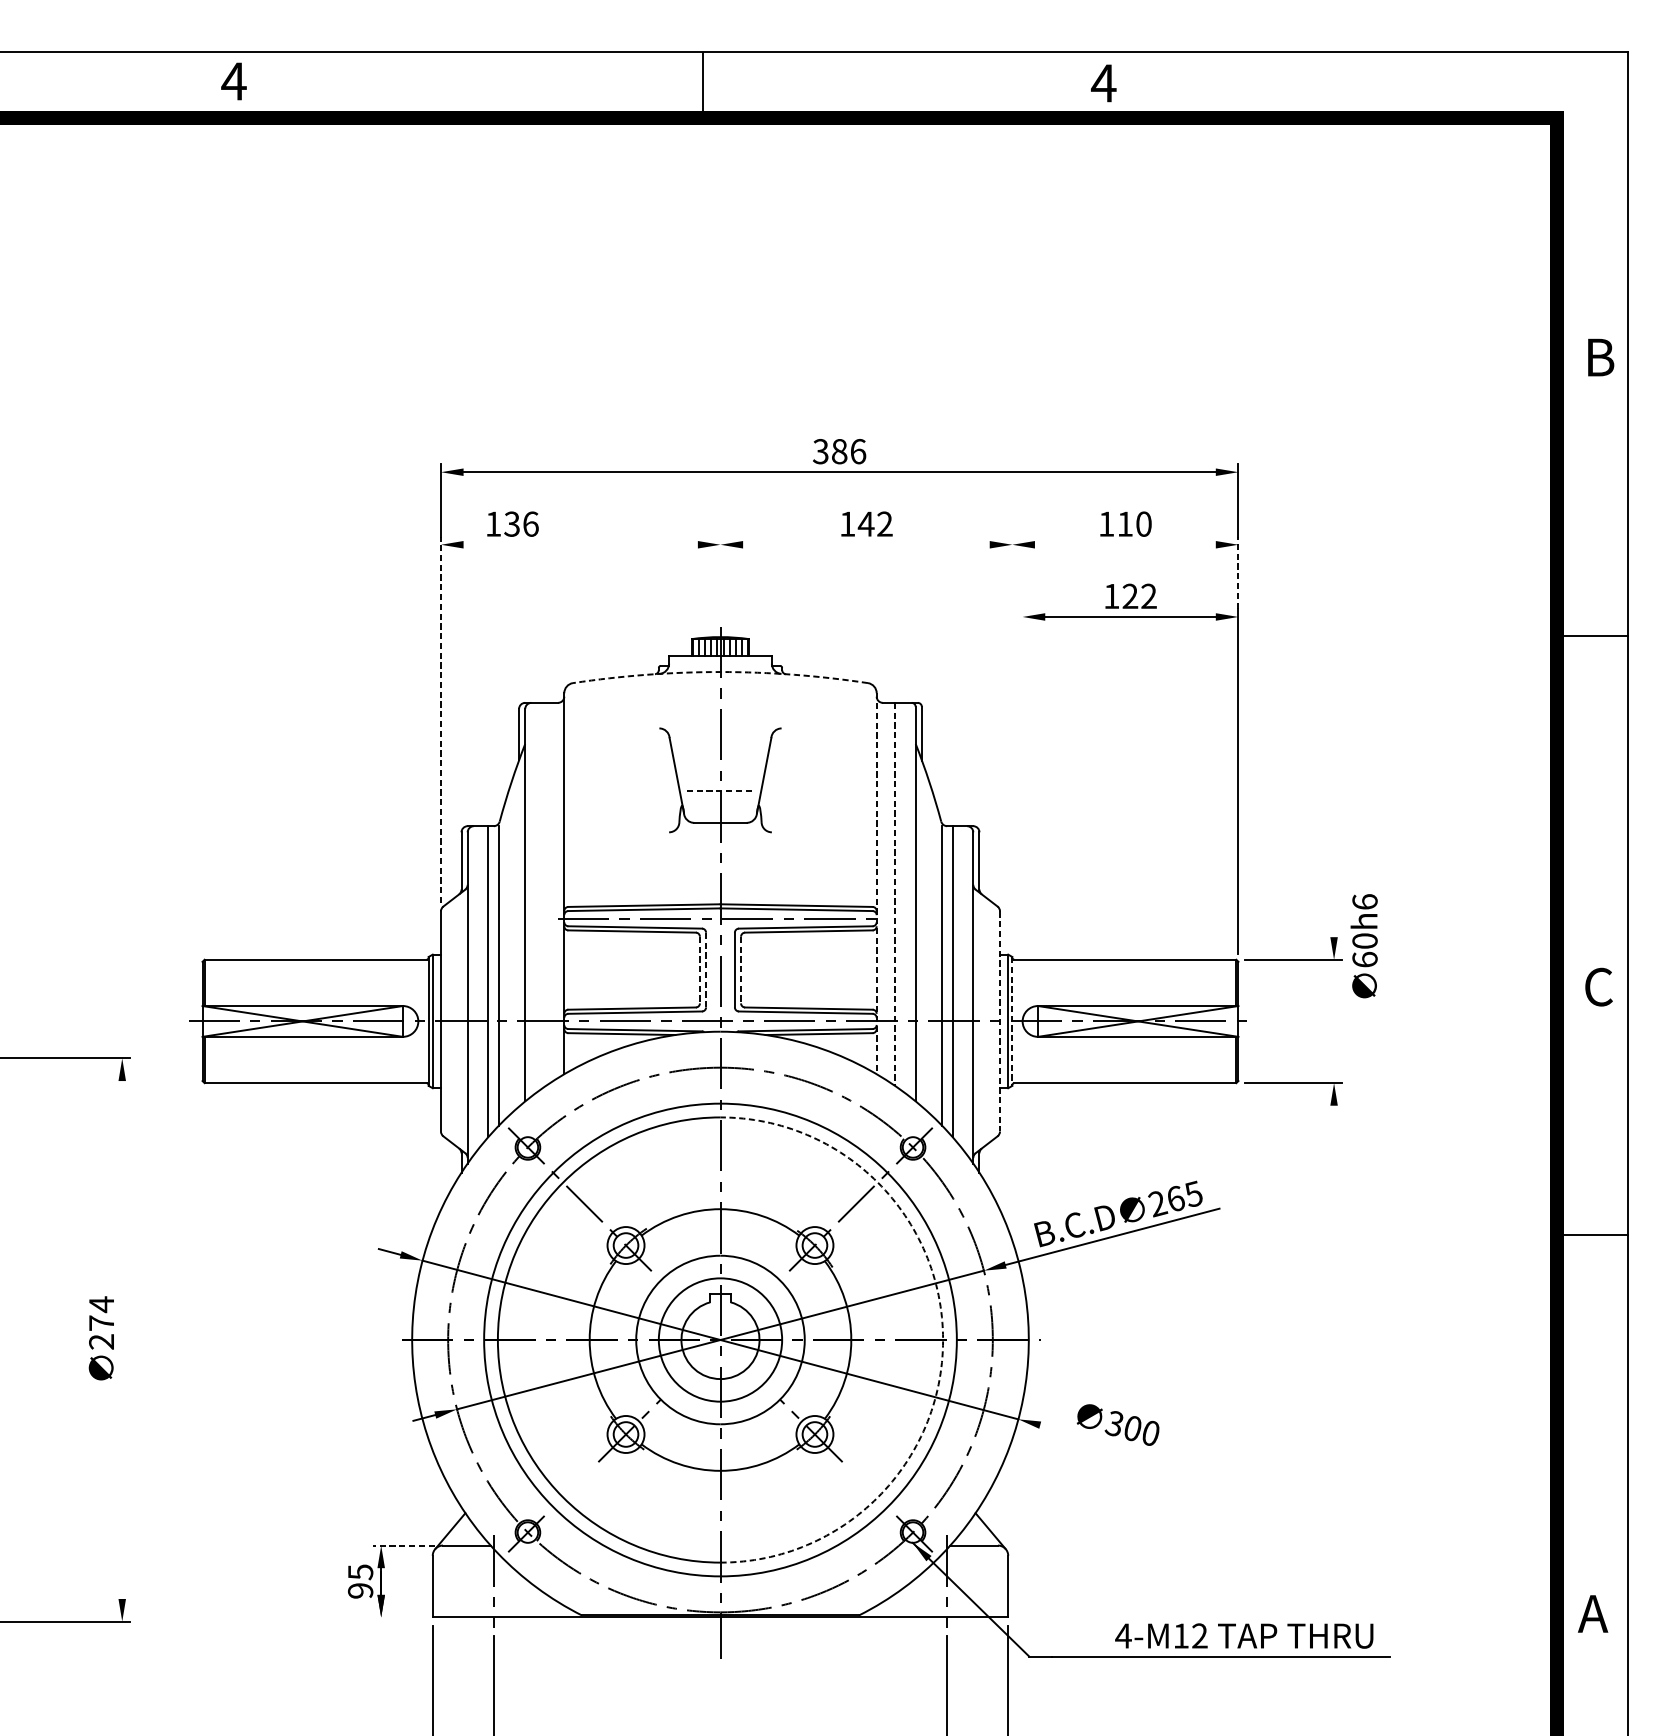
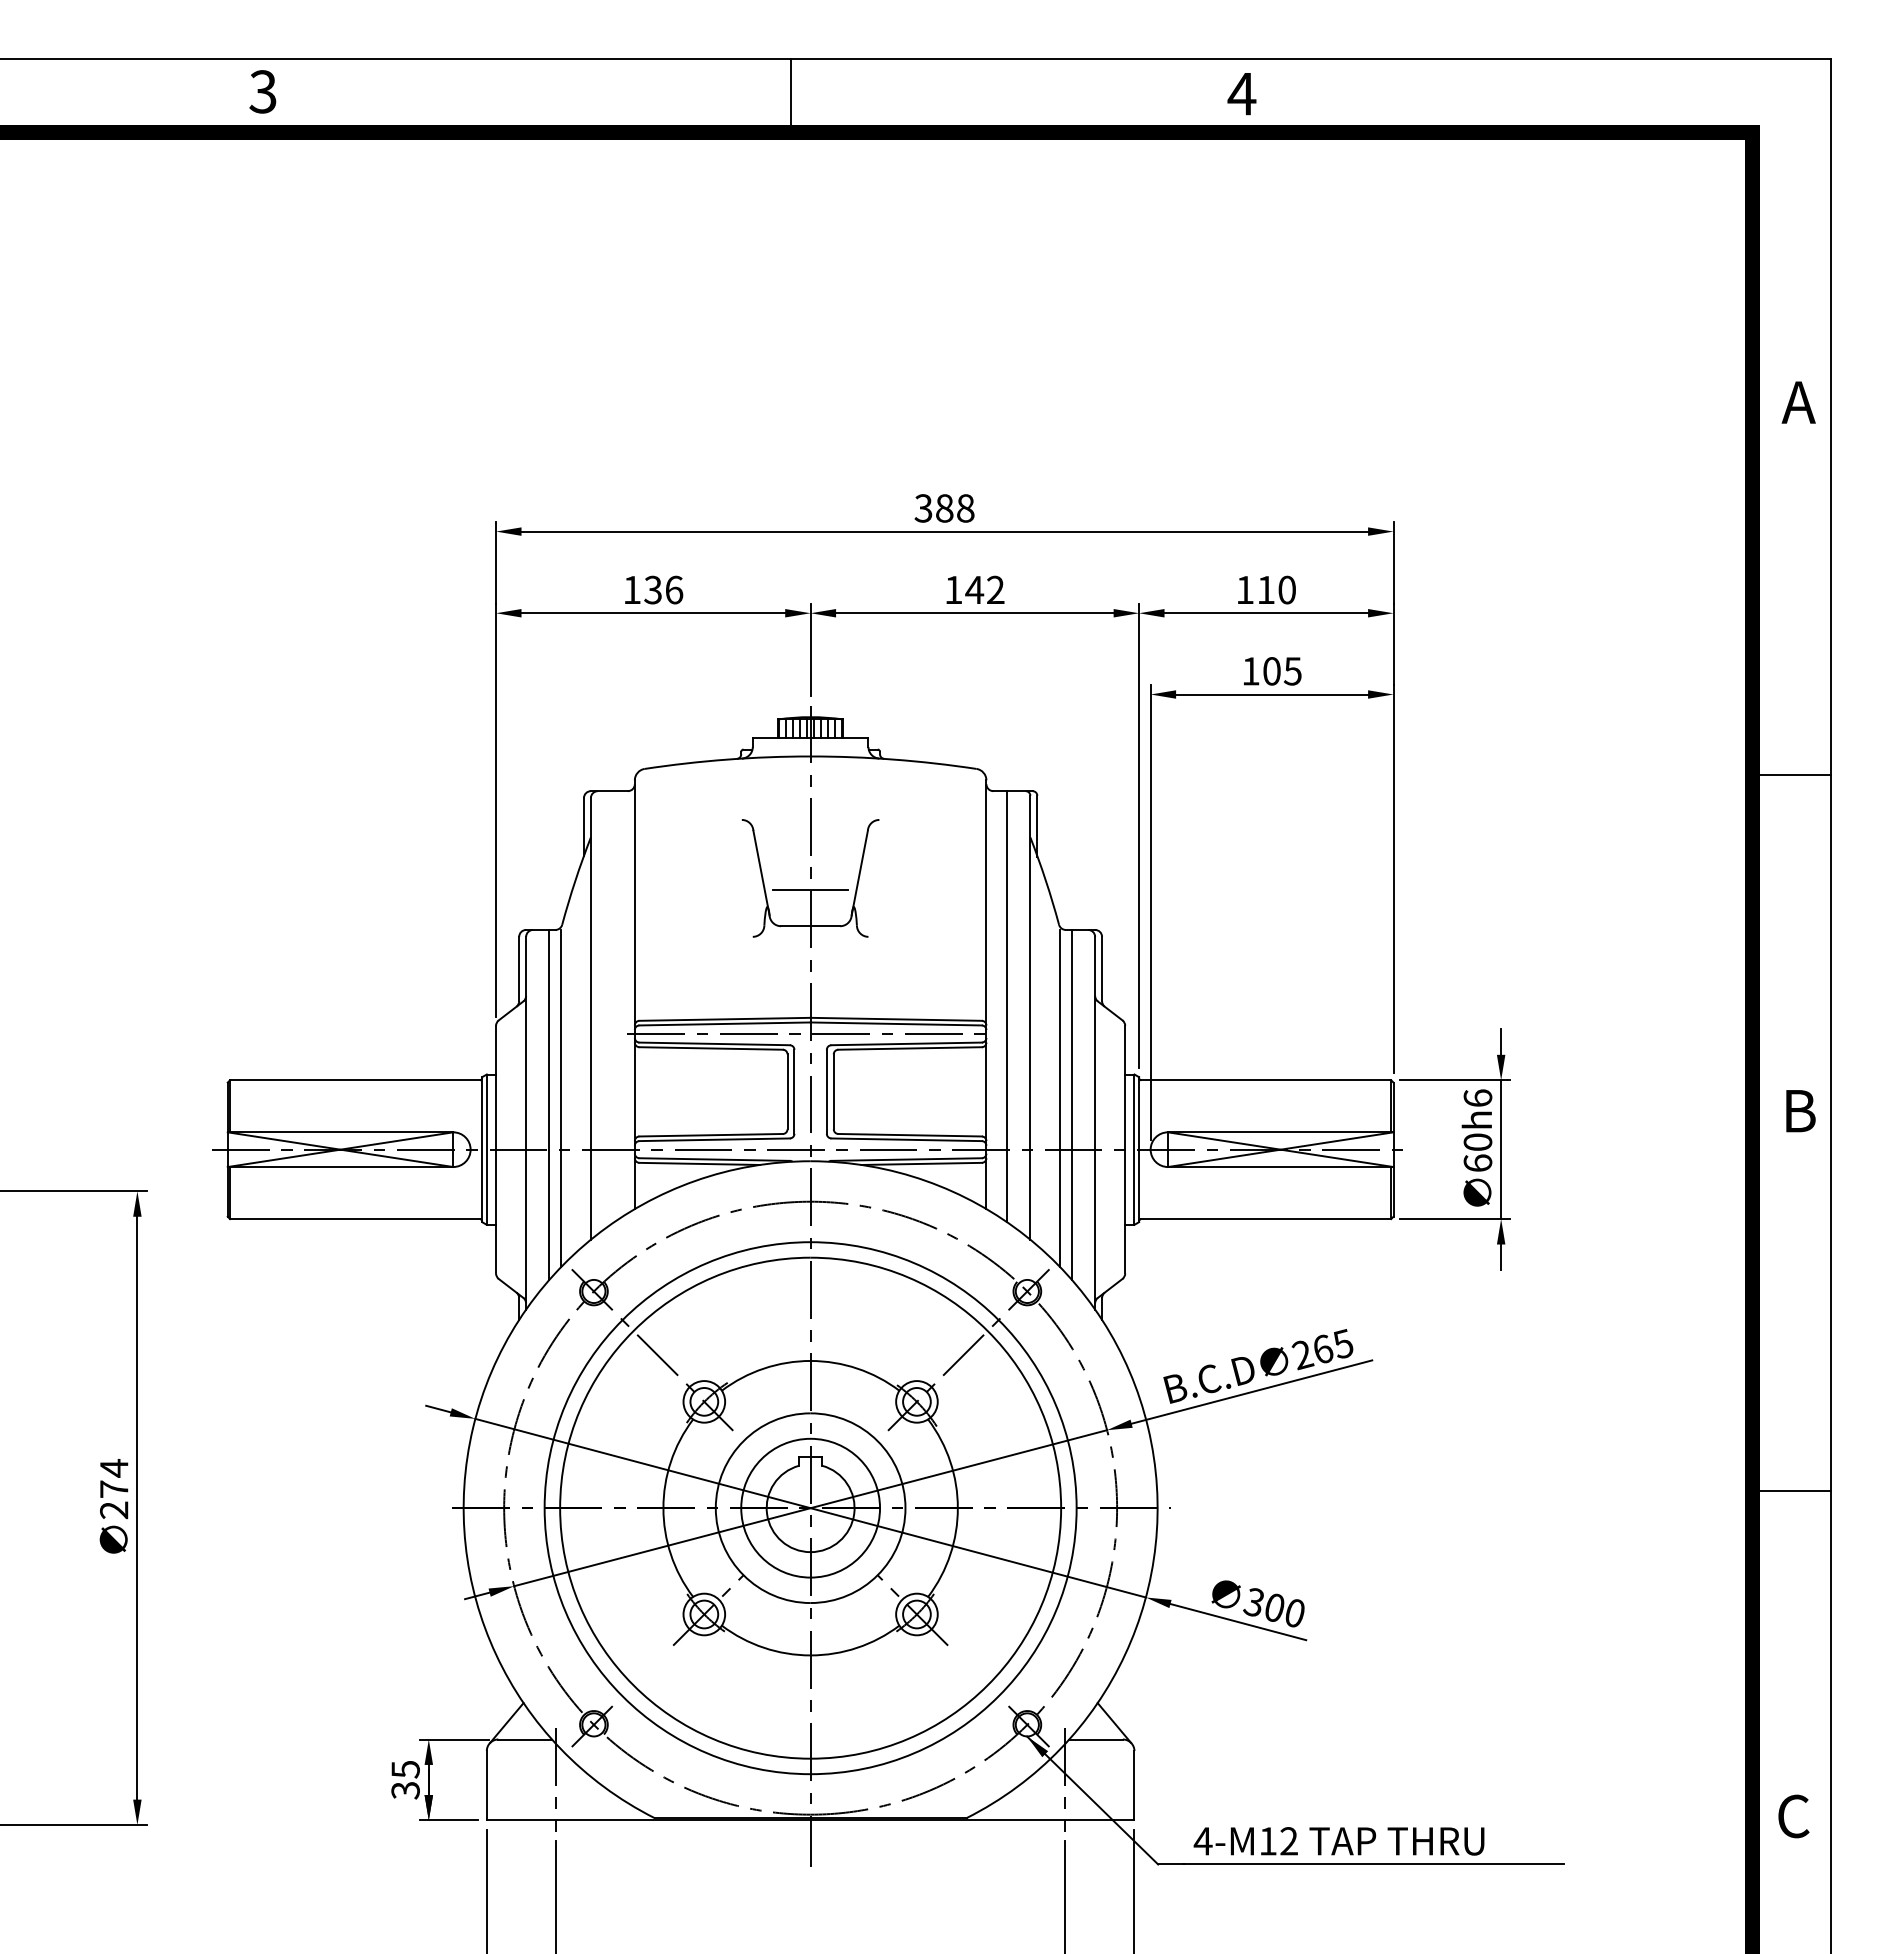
text: (233, 81) -> (262, 91), 4 -> 3
text: (1598, 357) -> (1798, 402), B -> A
text: (858, 451) -> (965, 508), 386 -> 388
text: (513, 523) -> (654, 589), moved
line: (580, 544) -> (653, 613), added
line: (866, 544) -> (974, 613), added
line: (1125, 544) -> (1266, 613), added
line: (1238, 572) -> (1393, 644), dashed -> solid
line: (720, 577) -> (810, 650), added
text: (1139, 596) -> (1282, 671), 122 -> 105
line: (1592, 636) -> (1791, 775), moved
arc: (720, 672) -> (810, 756), dashed -> solid
line: (441, 719) -> (496, 809), dashed -> solid
line: (1012, 742) -> (1139, 835), added
line: (720, 791) -> (810, 890), dashed -> solid
line: (1022, 810) -> (1150, 912), added
line: (876, 884) -> (986, 995), dashed -> solid
line: (895, 894) -> (1007, 1006), dashed -> solid
line: (1334, 925) -> (1501, 1041), added
text: (1363, 945) -> (1476, 1147), moved
line: (706, 969) -> (794, 1091), dashed -> solid
line: (699, 970) -> (787, 1092), dashed -> solid
line: (740, 970) -> (833, 1092), dashed -> solid
text: (1599, 986) -> (1799, 1110), C -> B
line: (1000, 1021) -> (1125, 1149), dashed -> solid
line: (1012, 1021) -> (1139, 1149), dashed -> solid
line: (1334, 1021) -> (1501, 1149), added
line: (1334, 1116) -> (1501, 1256), added
line: (1592, 1235) -> (1791, 1491), moved
line: (122, 1339) -> (137, 1507), added
arc: (943, 1340) -> (1061, 1508), dashed -> solid
line: (1100, 1441) -> (1238, 1622), added
line: (404, 1545) -> (454, 1739), dashed -> solid
text: (360, 1590) -> (405, 1790), 95 -> 35
text: (1592, 1613) -> (1792, 1816), A -> C
line: (398, 1617) -> (448, 1820), added
text: (1243, 1636) -> (1338, 1841), moved

